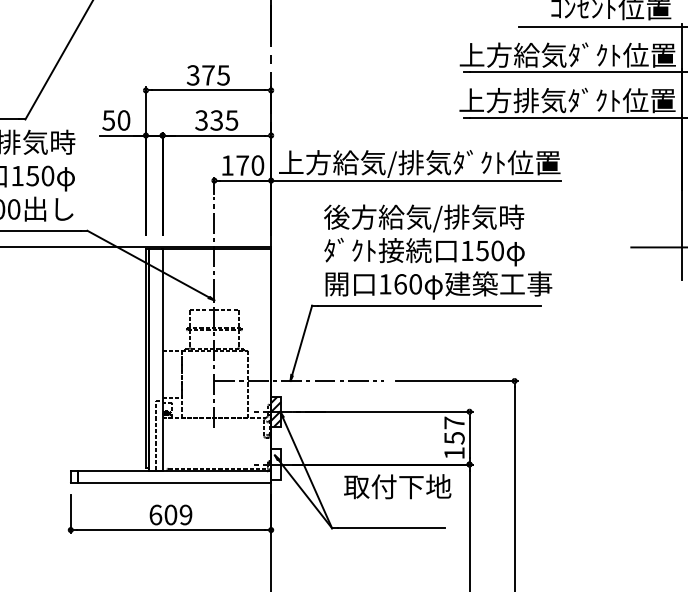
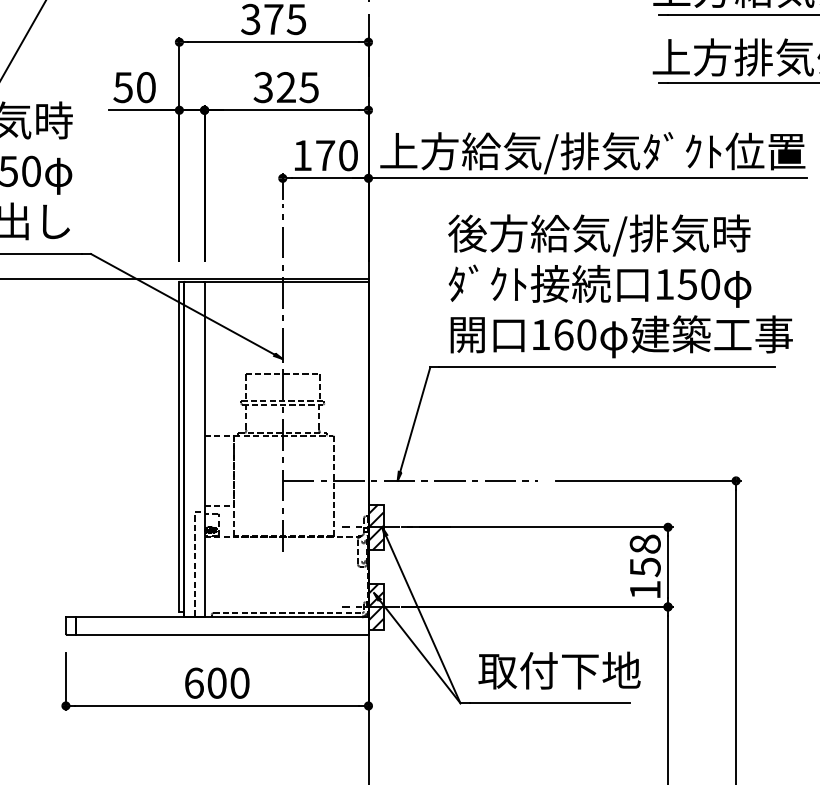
text: (216, 120) -> (285, 87), 335 -> 325
text: (454, 422) -> (645, 543), 157 -> 158
hatch: (276, 464) -> (376, 606), added
text: (397, 486) -> (559, 670), moved
text: (185, 514) -> (239, 682), 609 -> 600

